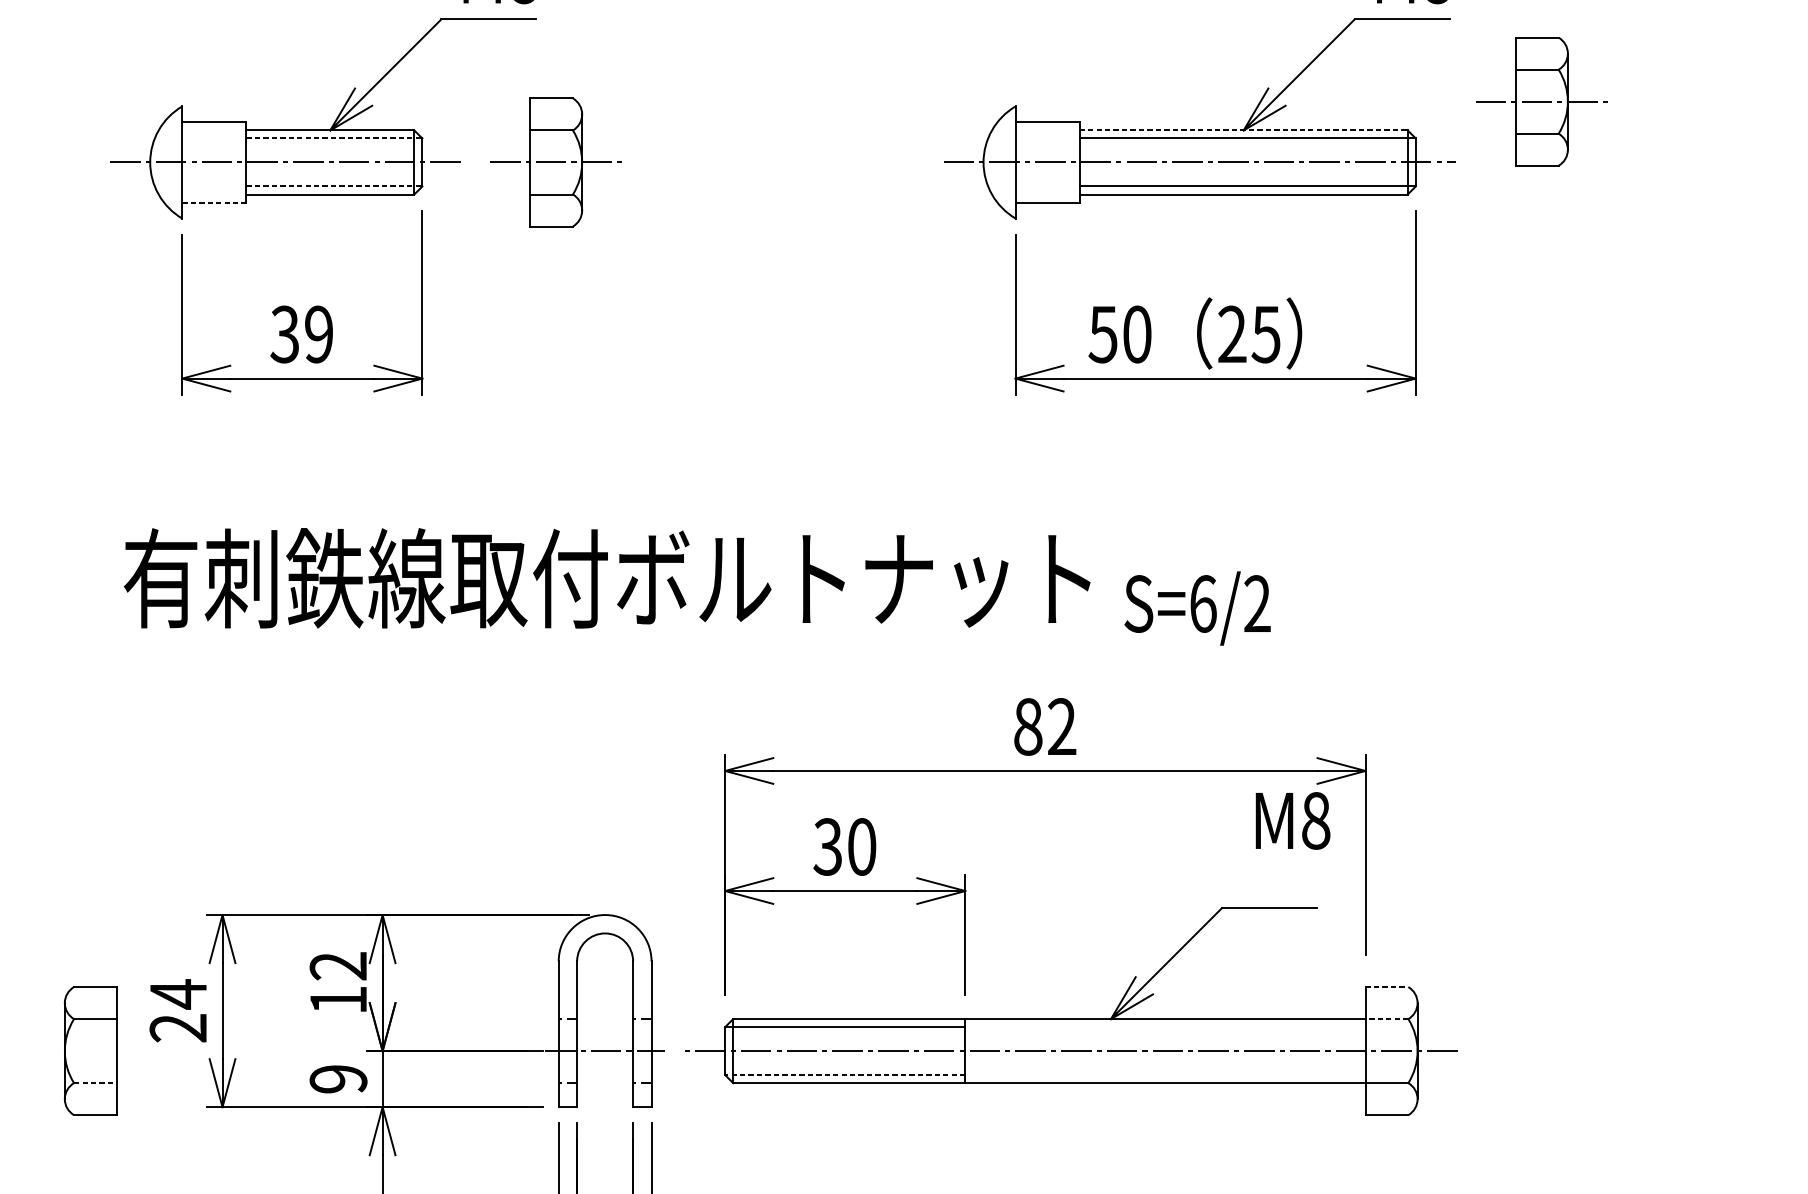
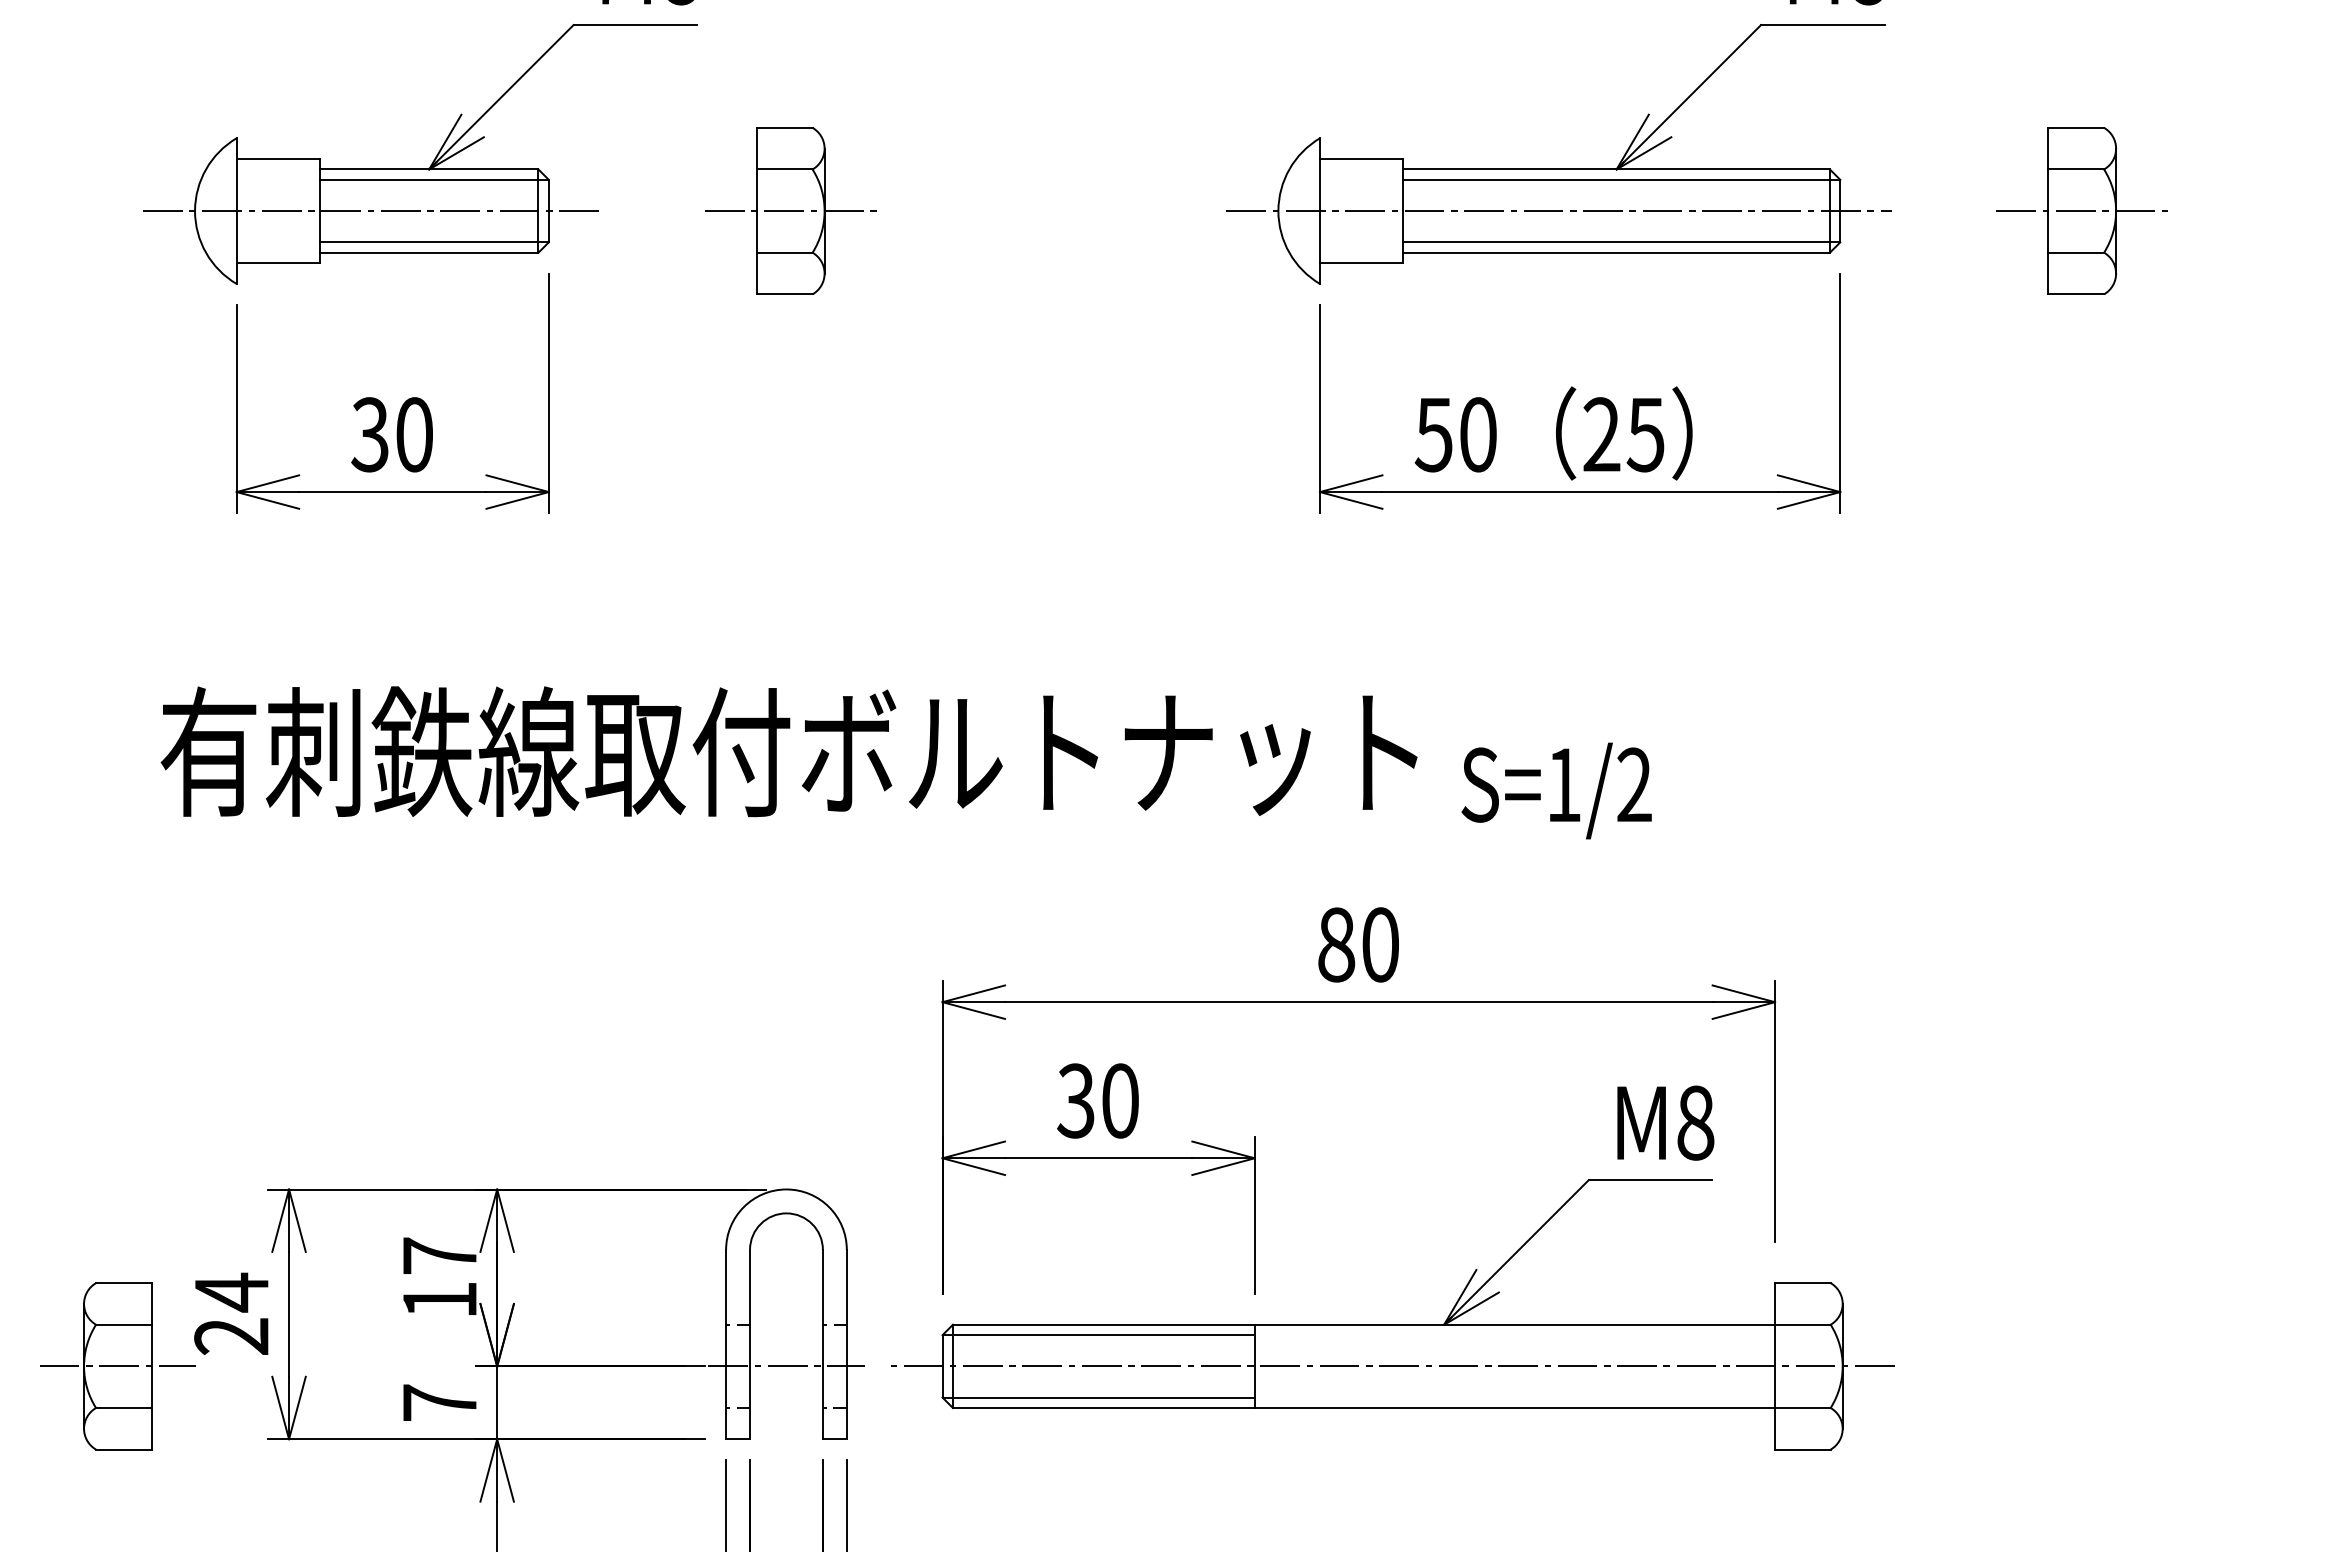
part: (1541, 101) -> (2081, 210), moved
line: (1244, 130) -> (1617, 169), dashed -> solid
line: (334, 138) -> (434, 179), dashed -> solid
part: (555, 162) -> (790, 210), moved
line: (334, 186) -> (434, 242), dashed -> solid
line: (214, 202) -> (278, 263), dashed -> solid
text: (319, 334) -> (414, 434), 39 -> 30
text: (1203, 603) -> (1564, 784), S=6/2 -> S=1/2
text: (1062, 726) -> (1380, 944), 82 -> 80
text: (1292, 820) -> (1665, 1122), moved
text: (338, 965) -> (439, 1255), 12 -> 17
line: (1386, 987) -> (1802, 1283), dashed -> solid
line: (1386, 1018) -> (1802, 1324), dashed -> solid
line: (90, 1051) -> (117, 1366), added
line: (845, 1075) -> (1098, 1397), dashed -> solid
text: (338, 1078) -> (439, 1402), 9 -> 7
line: (95, 1083) -> (123, 1408), dashed -> solid

